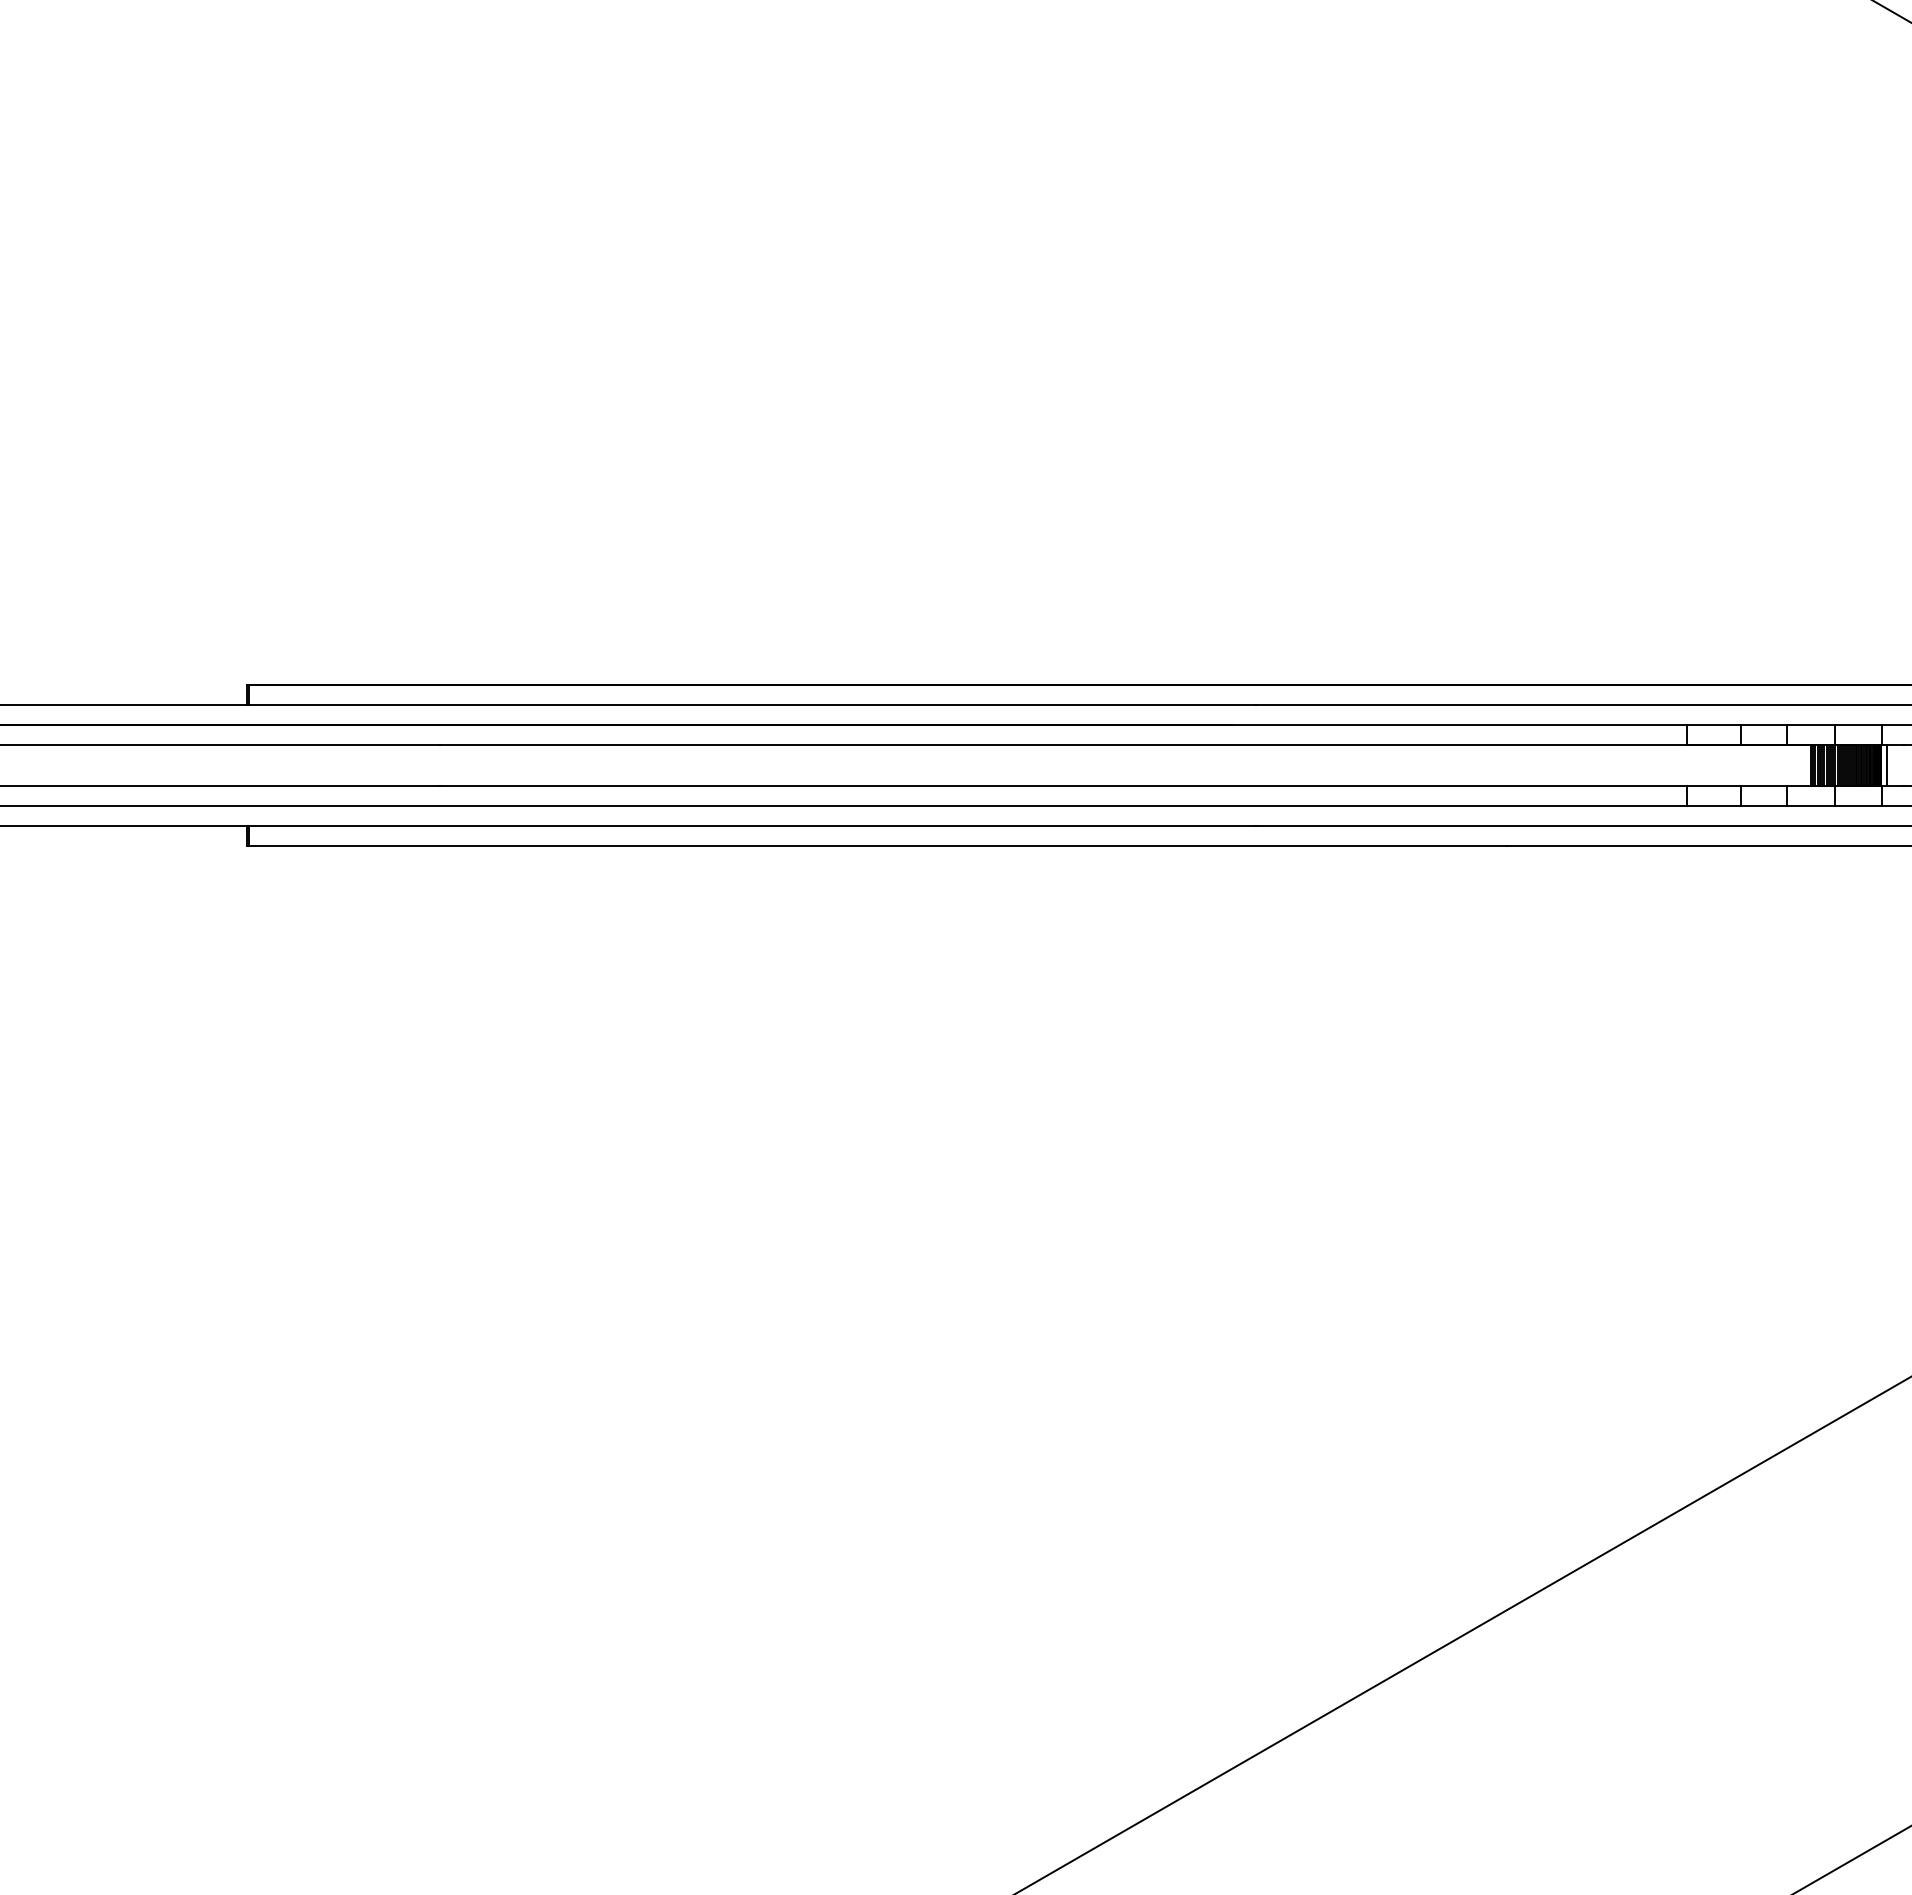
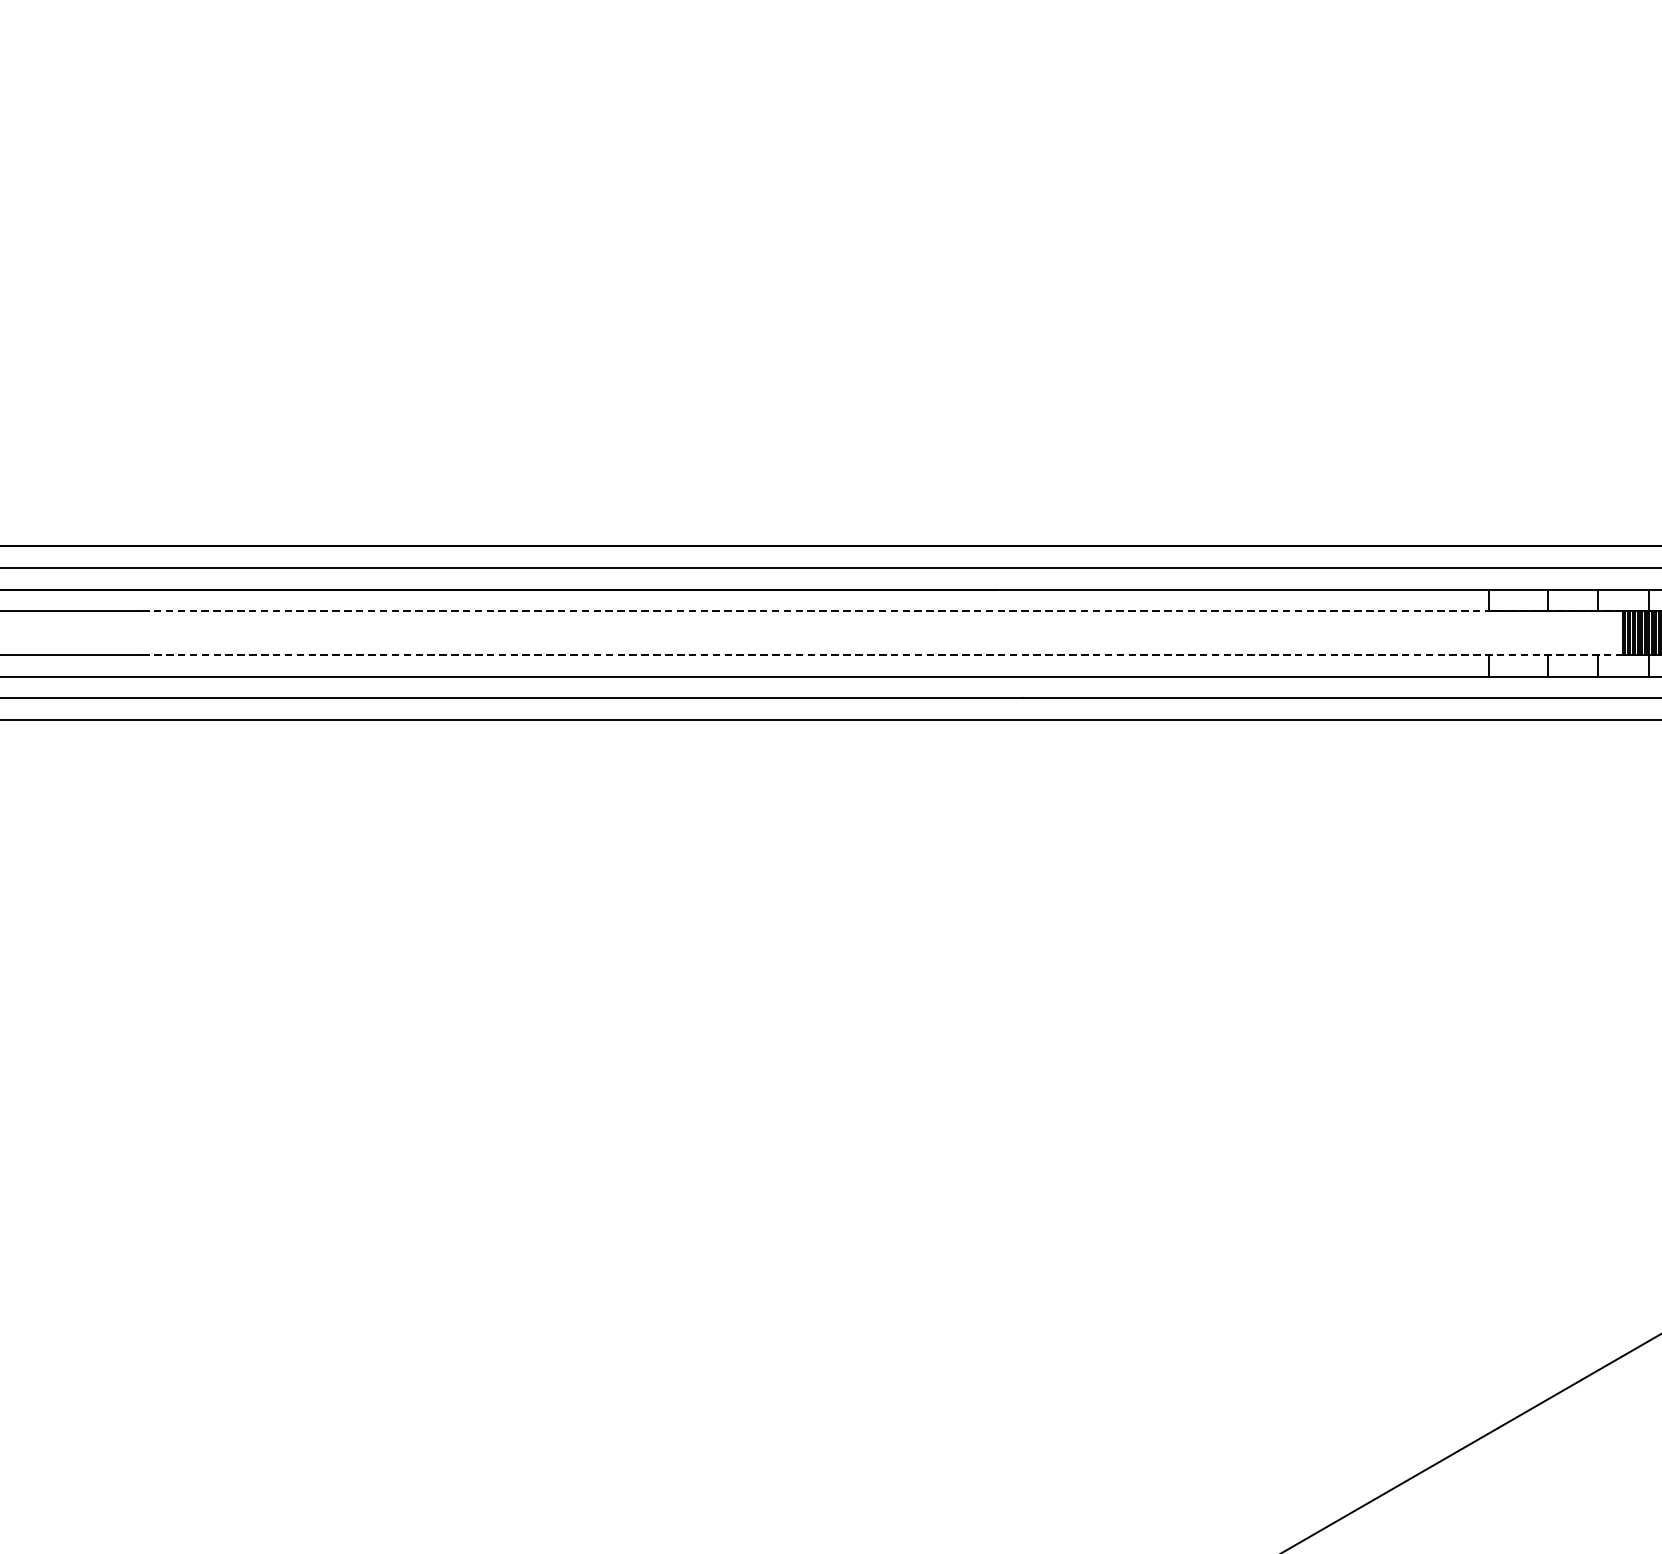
line: (1125, 745) -> (882, 611), solid -> dashed
line: (1126, 785) -> (883, 654), solid -> dashed

